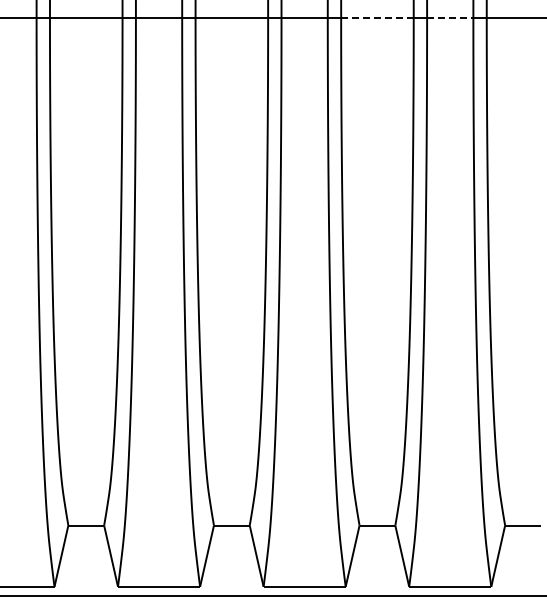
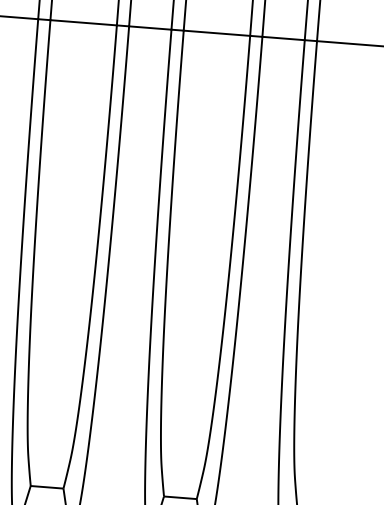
line: (377, 18) -> (216, 33), dashed -> solid
line: (450, 18) -> (283, 38), dashed -> solid

